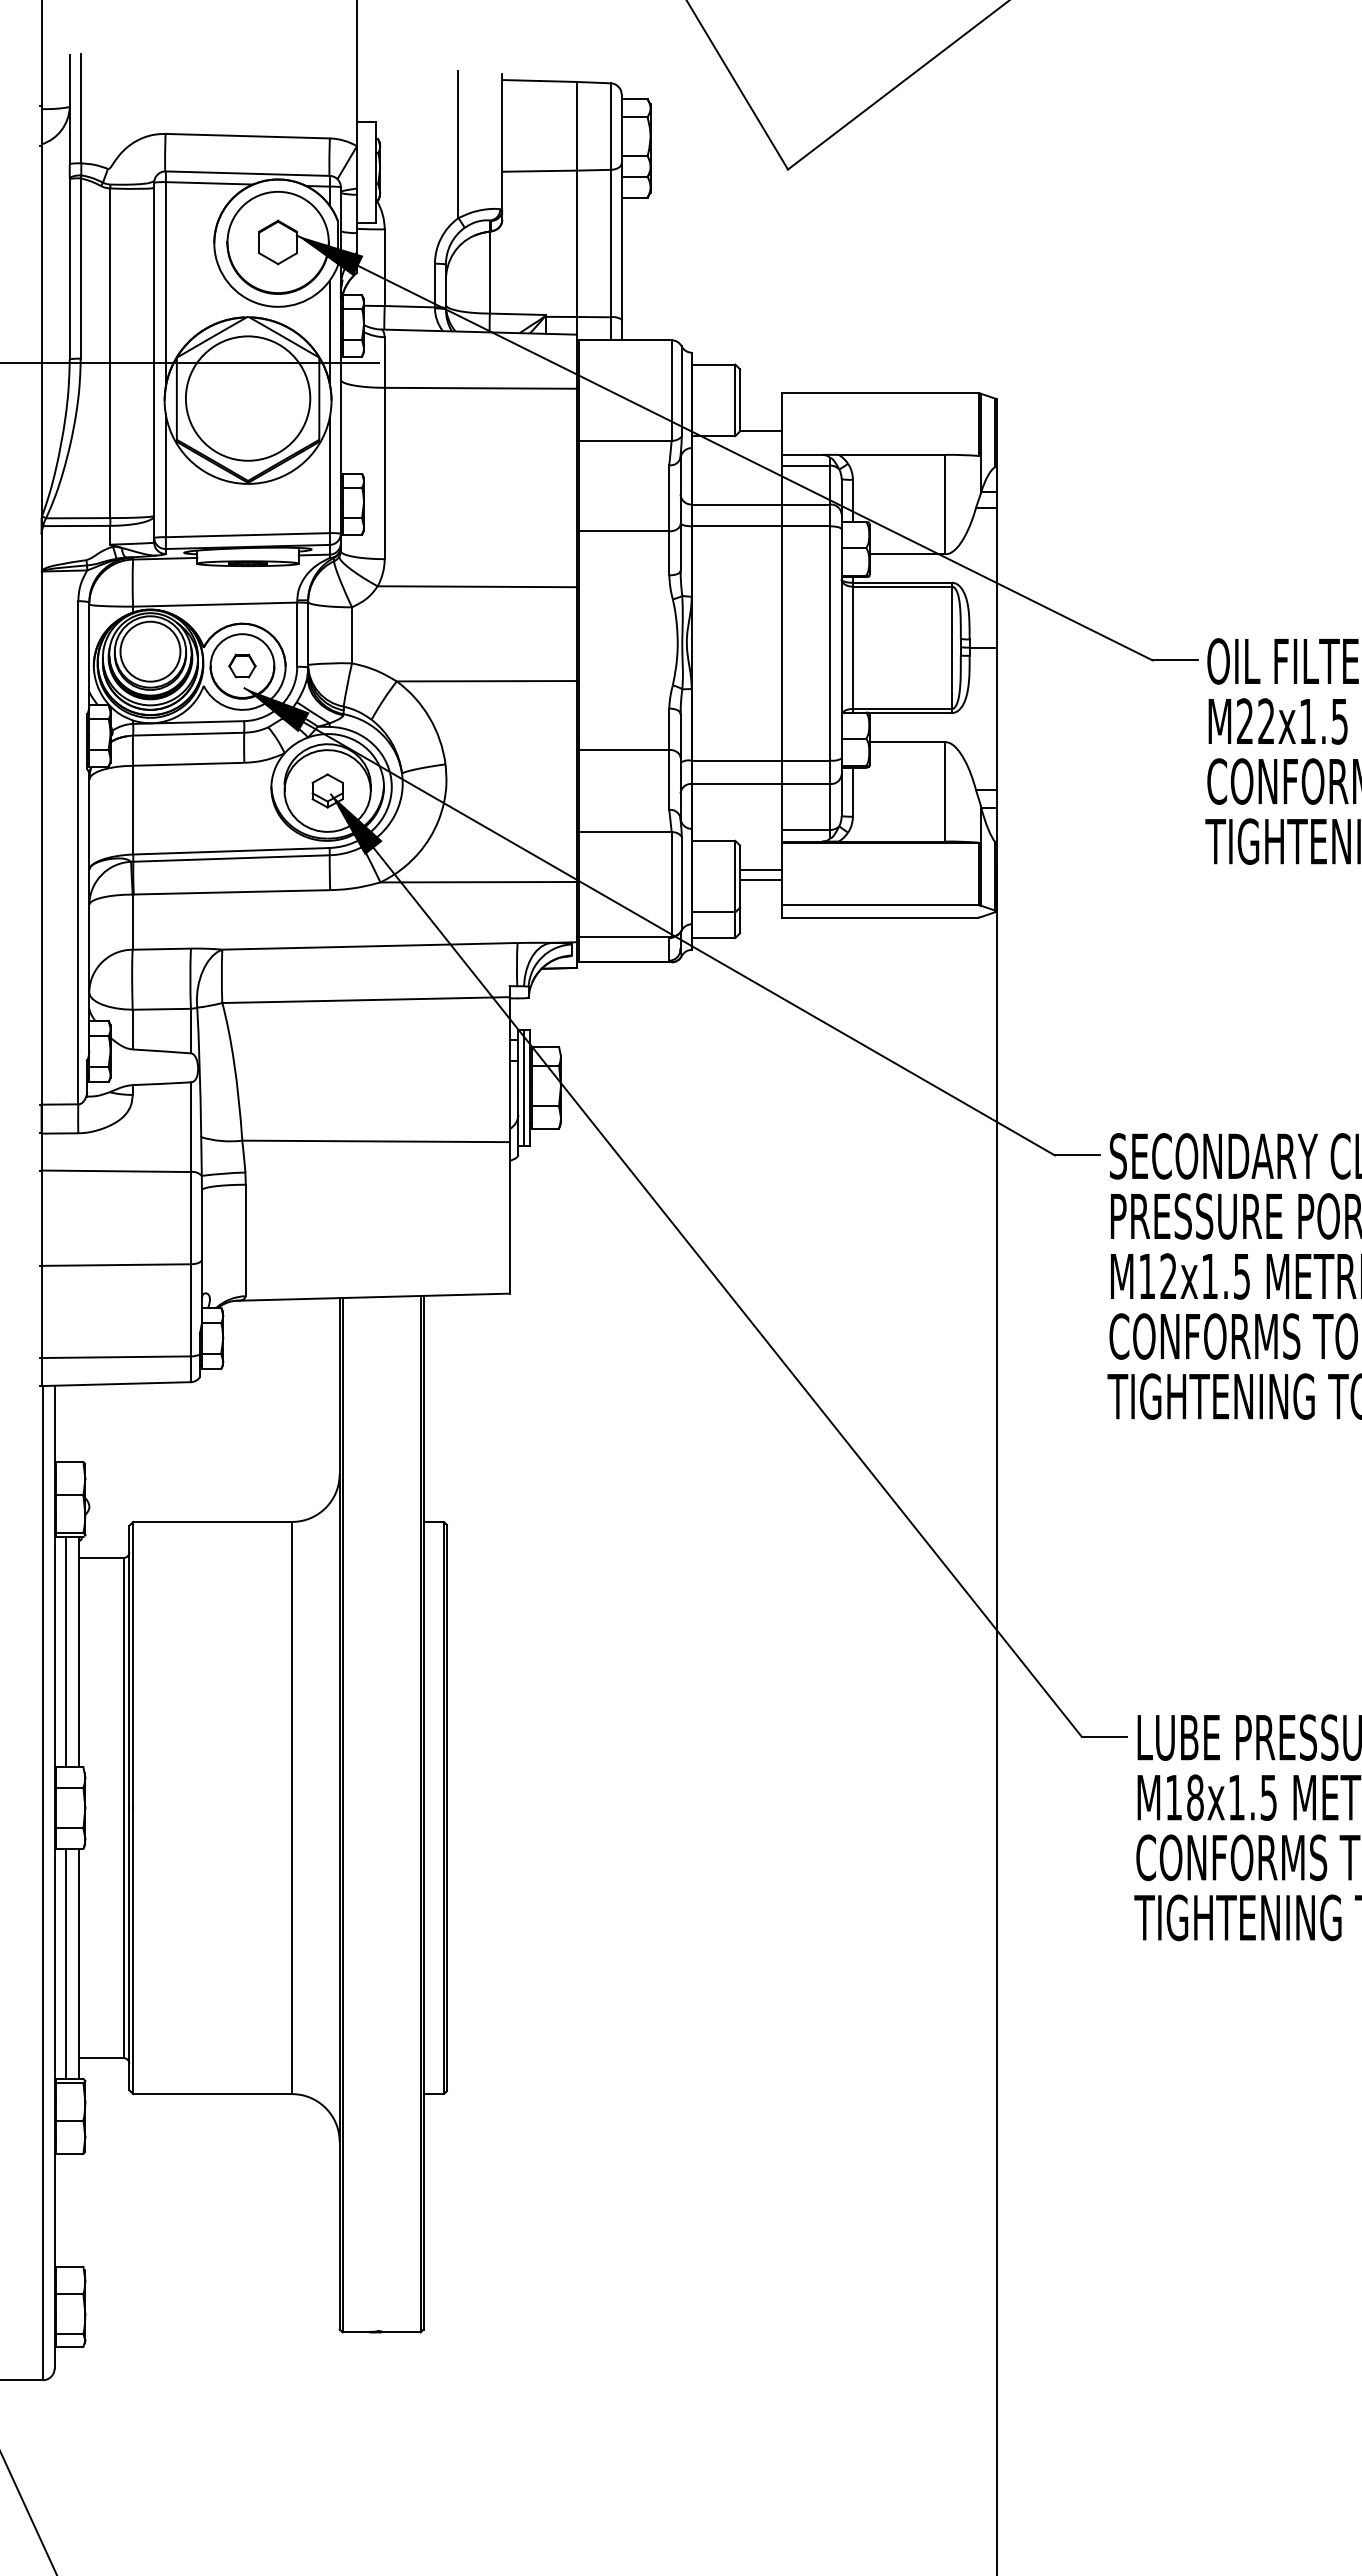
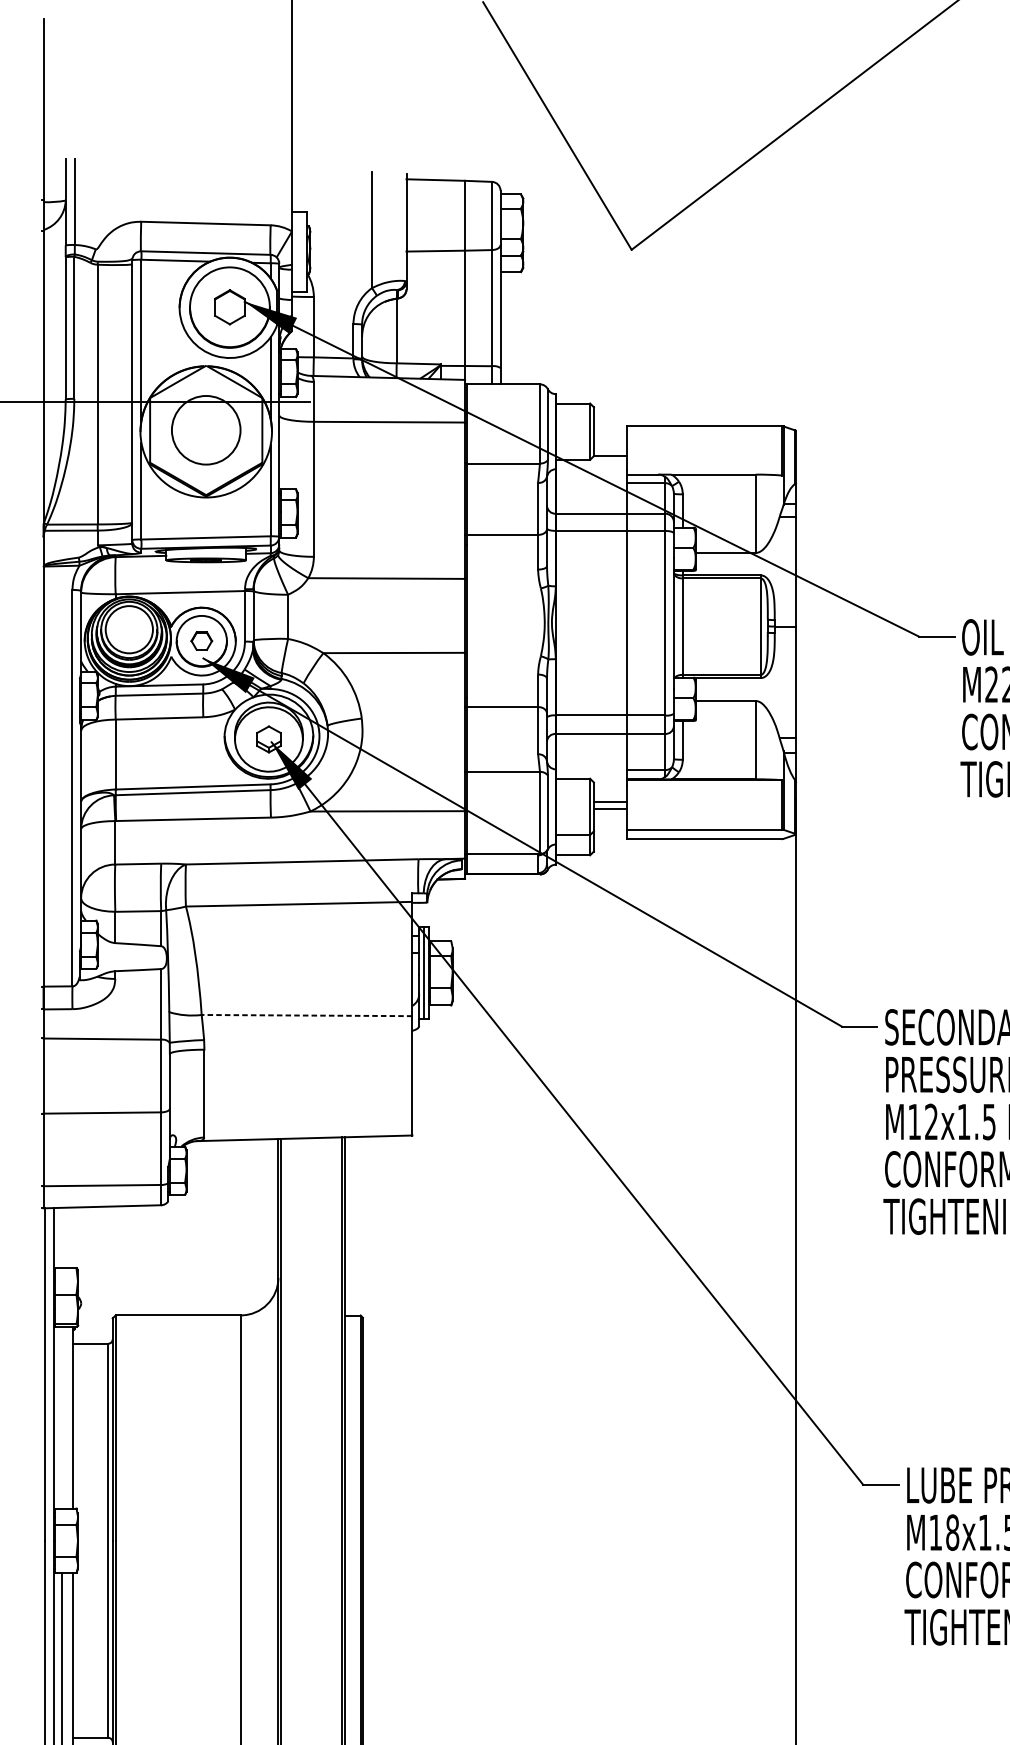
circle: (247, 398) -> (205, 430), size x0.7
line: (376, 1141) -> (307, 1015), solid -> dashed
line: (65, 1652) -> (62, 1418), removed

